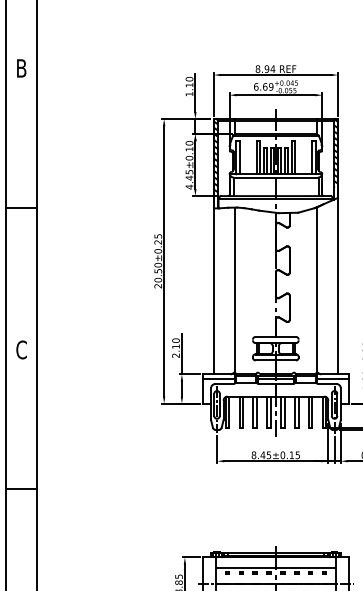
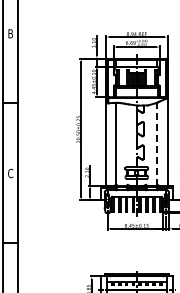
line: (317, 289) -> (157, 143), solid -> dashed

